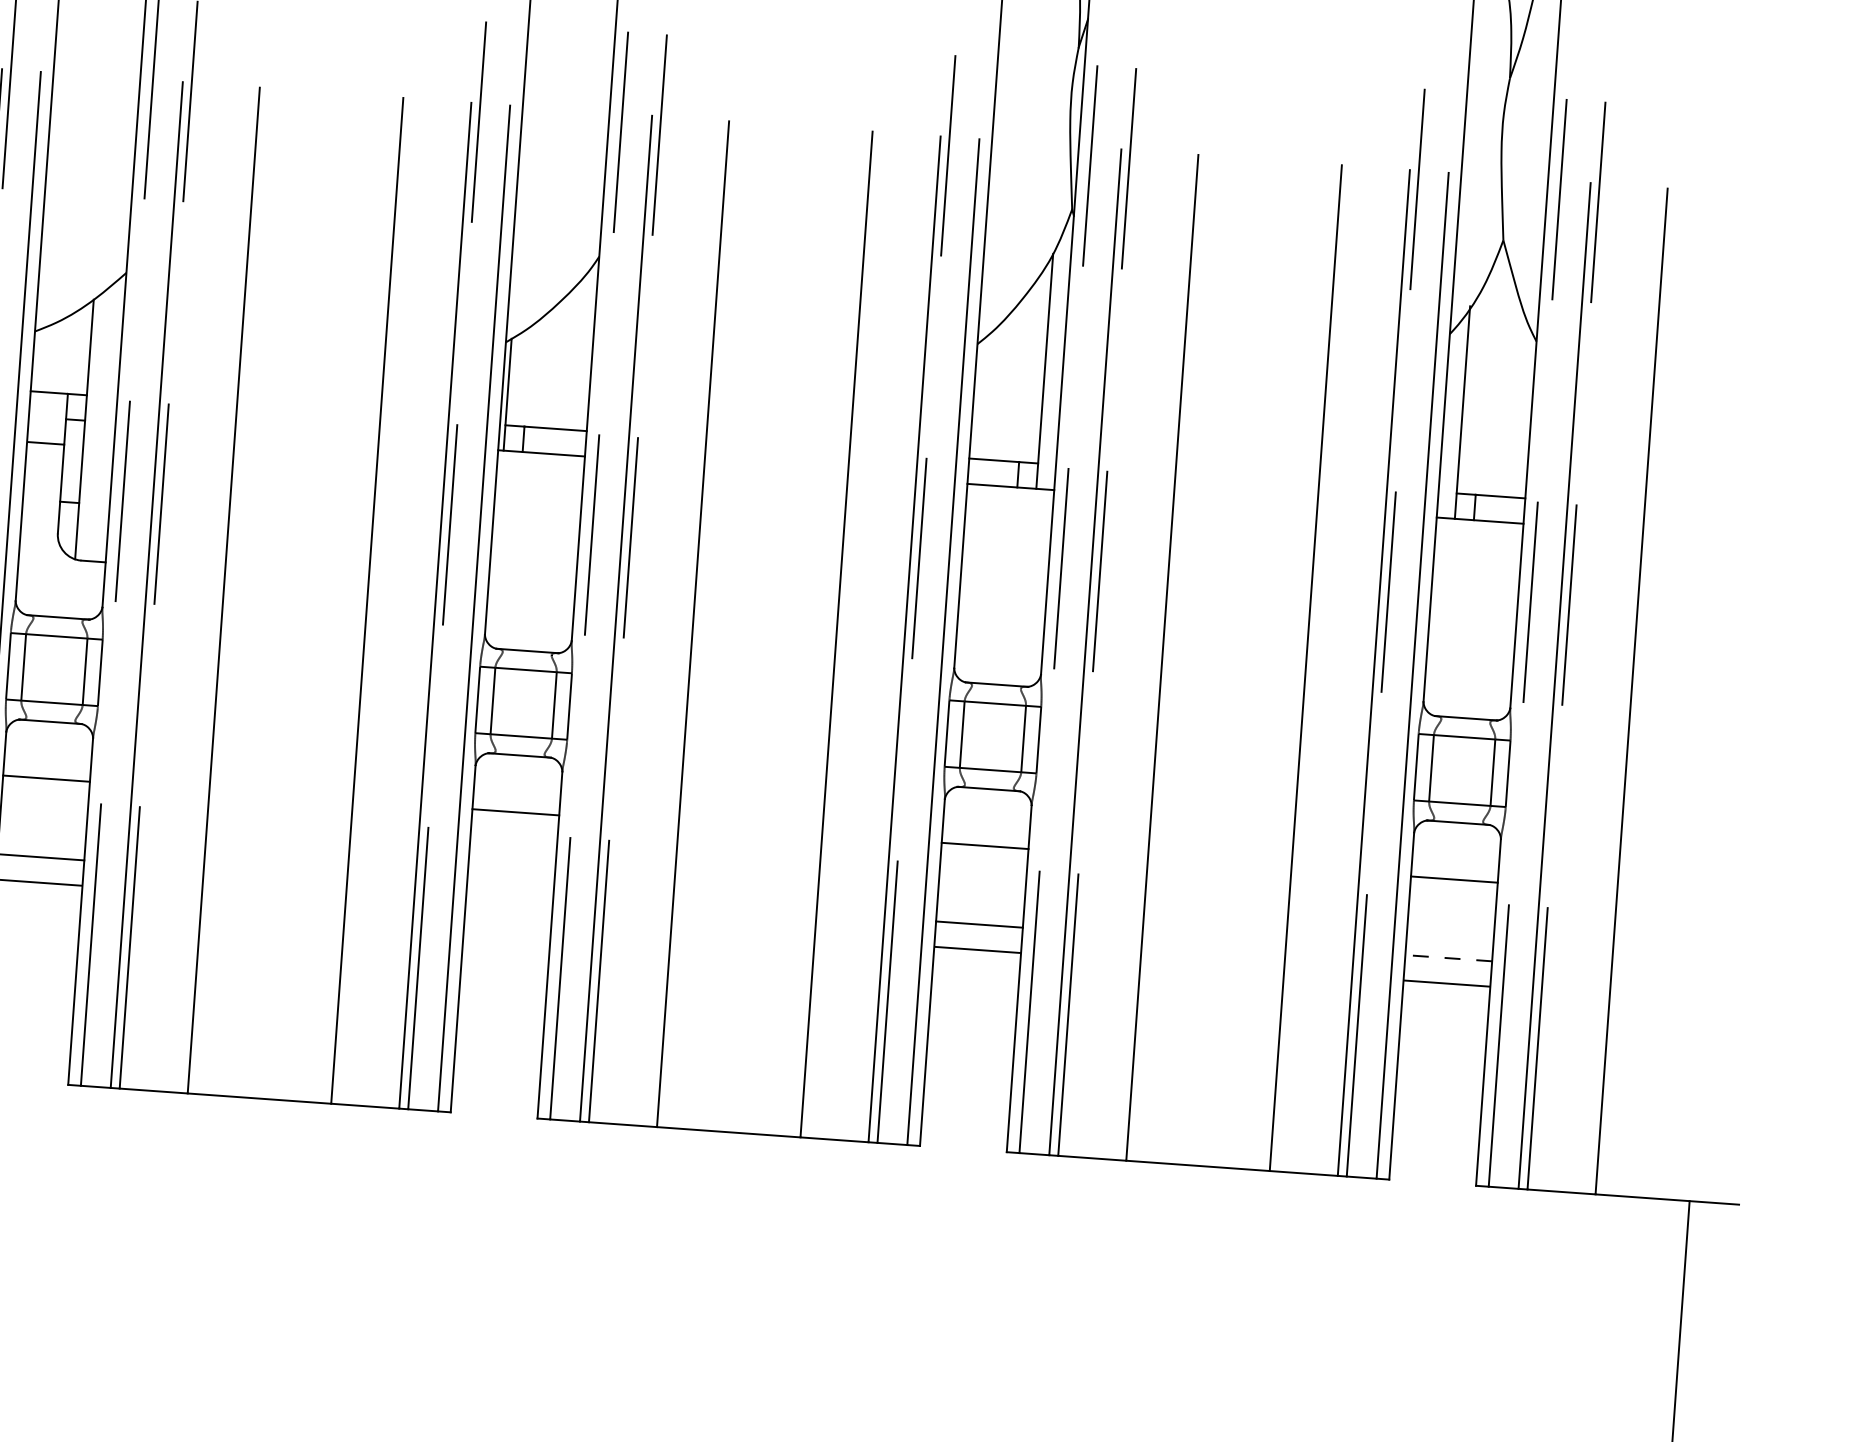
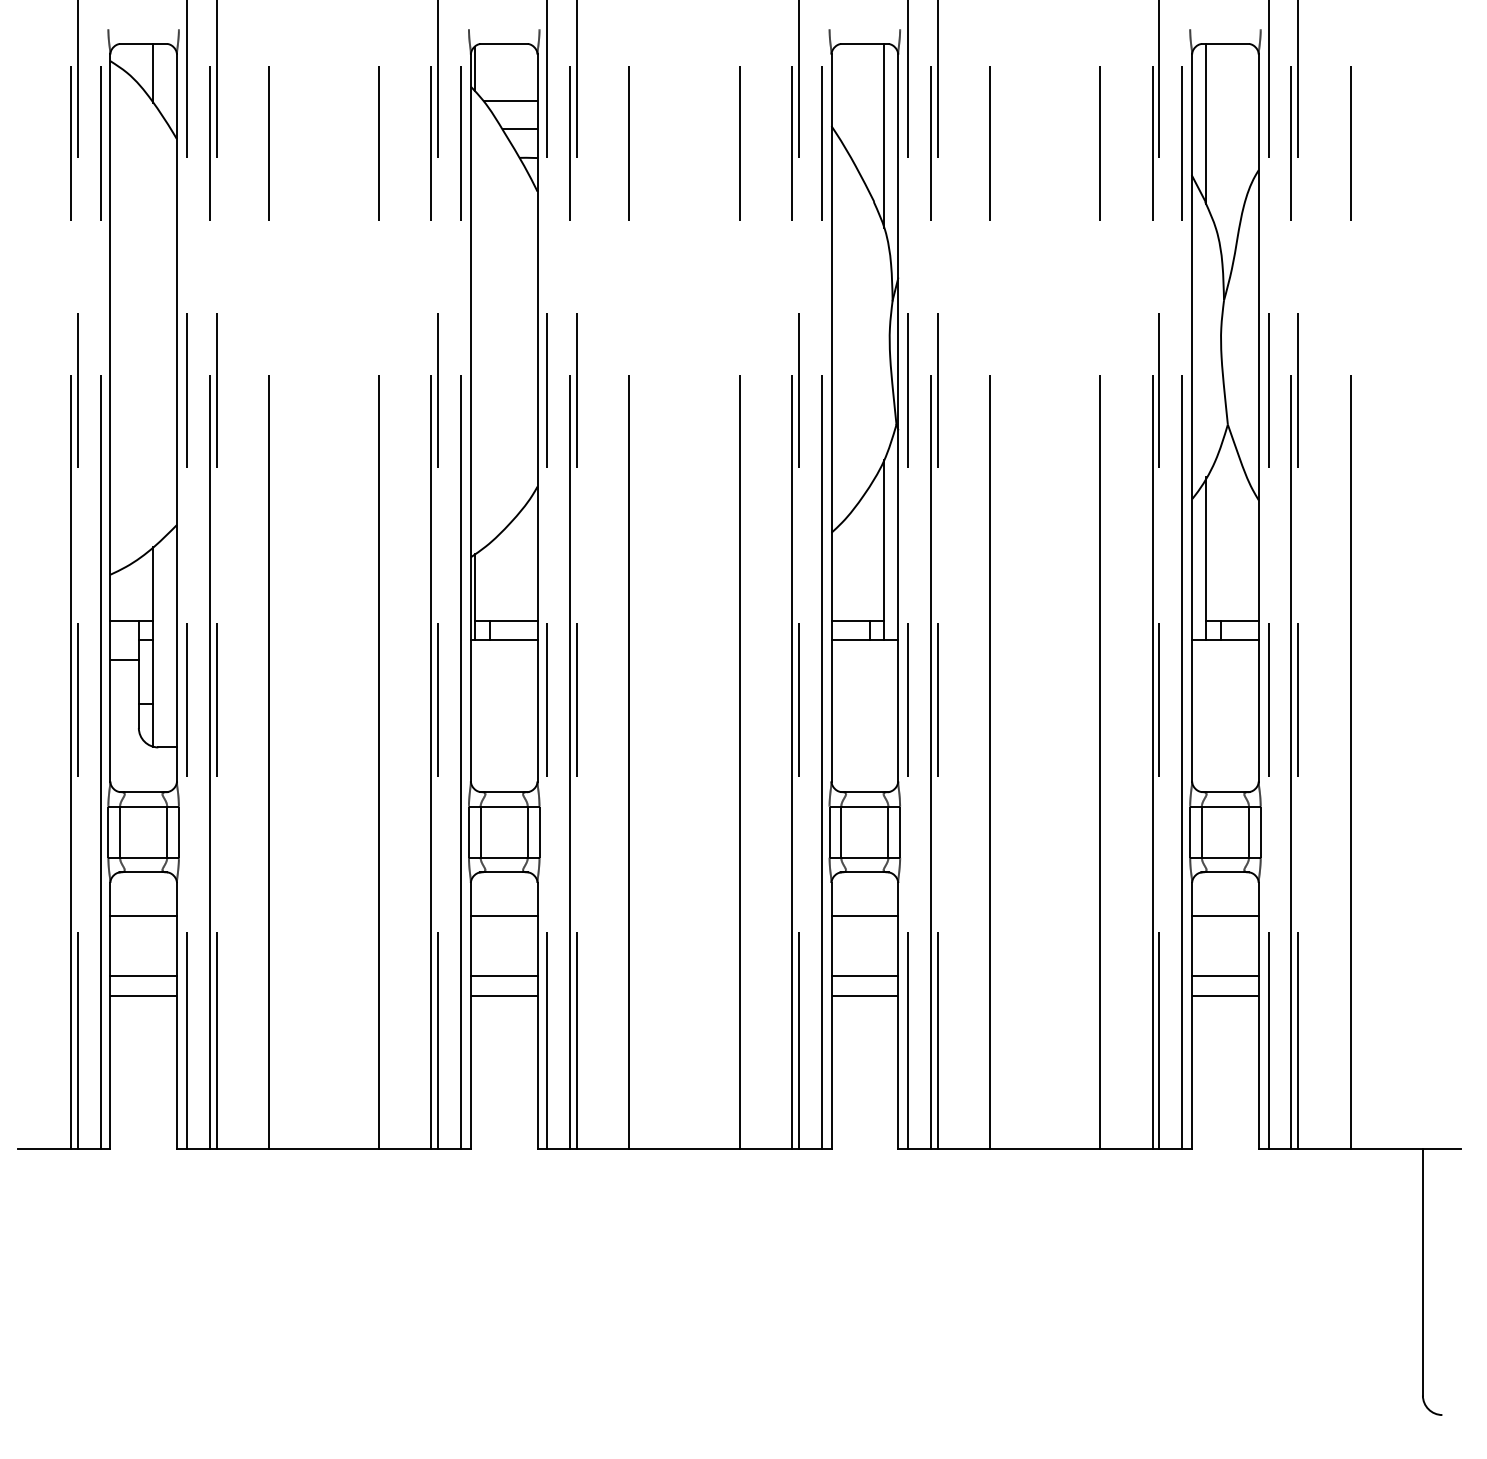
line: (509, 890) -> (503, 976), added
line: (507, 915) -> (503, 995), added
line: (1447, 958) -> (1224, 976), dashed -> solid

